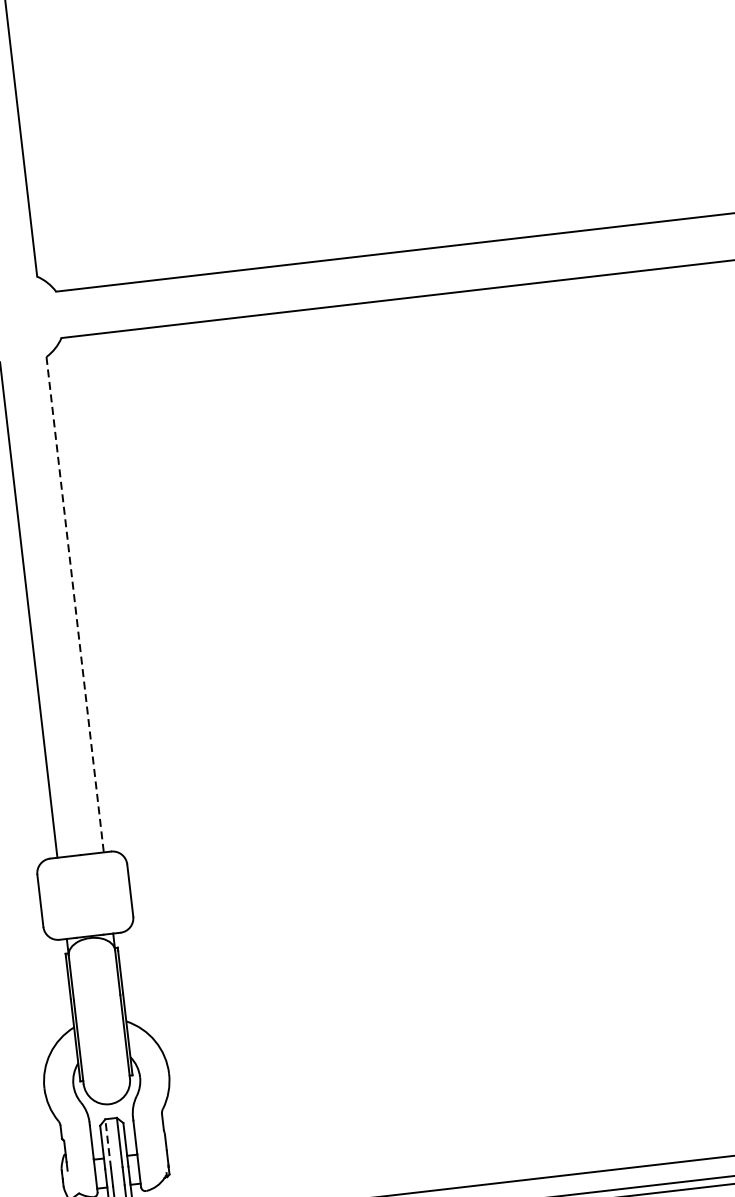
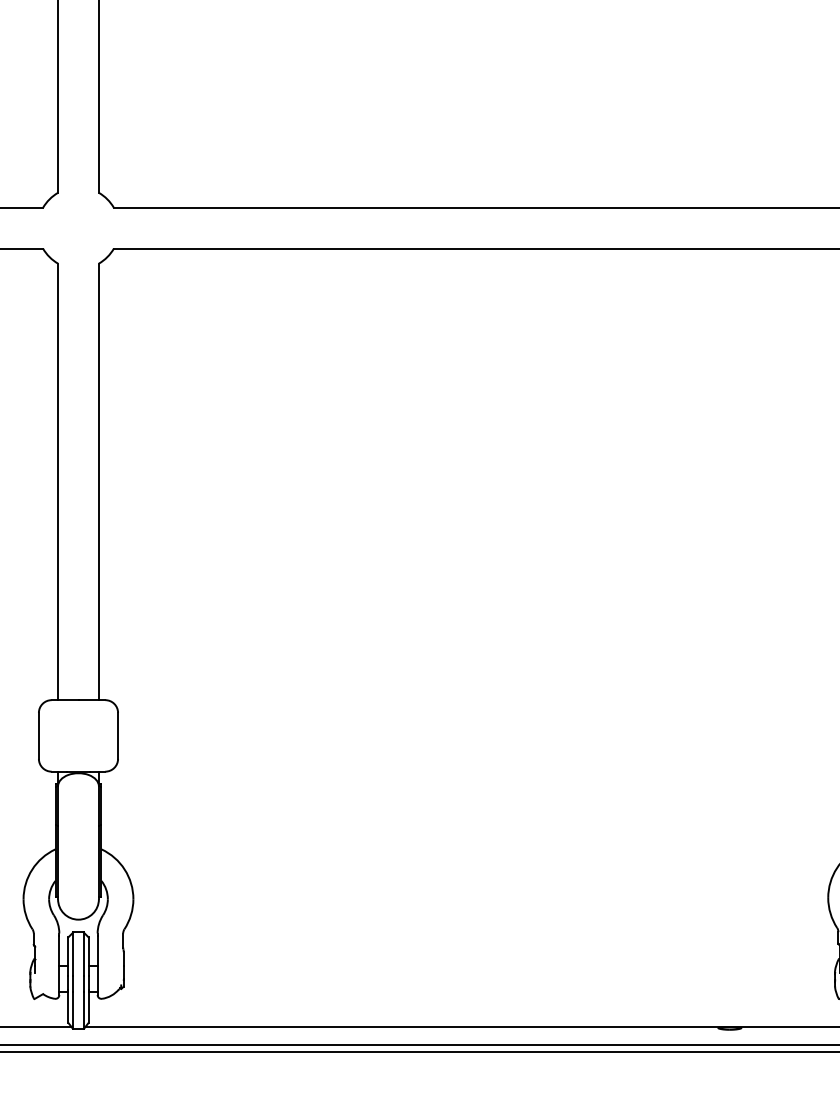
line: (74, 605) -> (98, 482), dashed -> solid
line: (108, 1144) -> (73, 954), dashed -> solid

